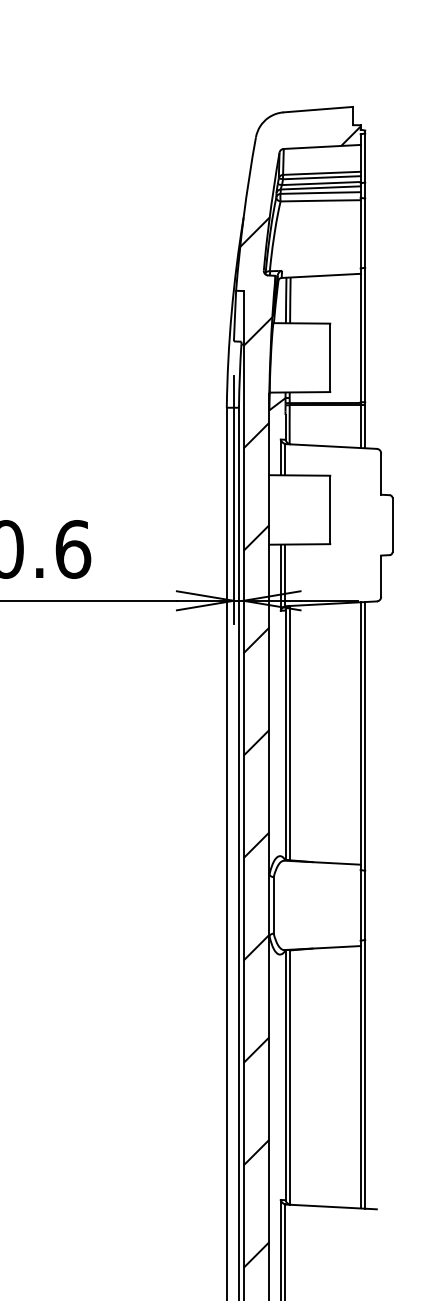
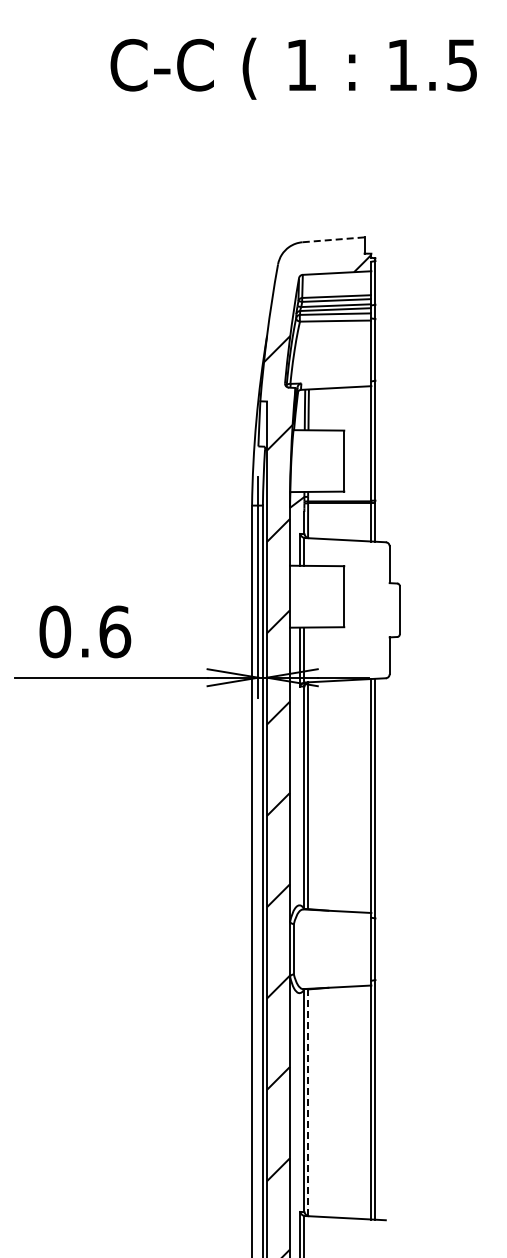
line: (318, 109) -> (333, 239), solid -> dashed
line: (290, 1077) -> (308, 1102), solid -> dashed

